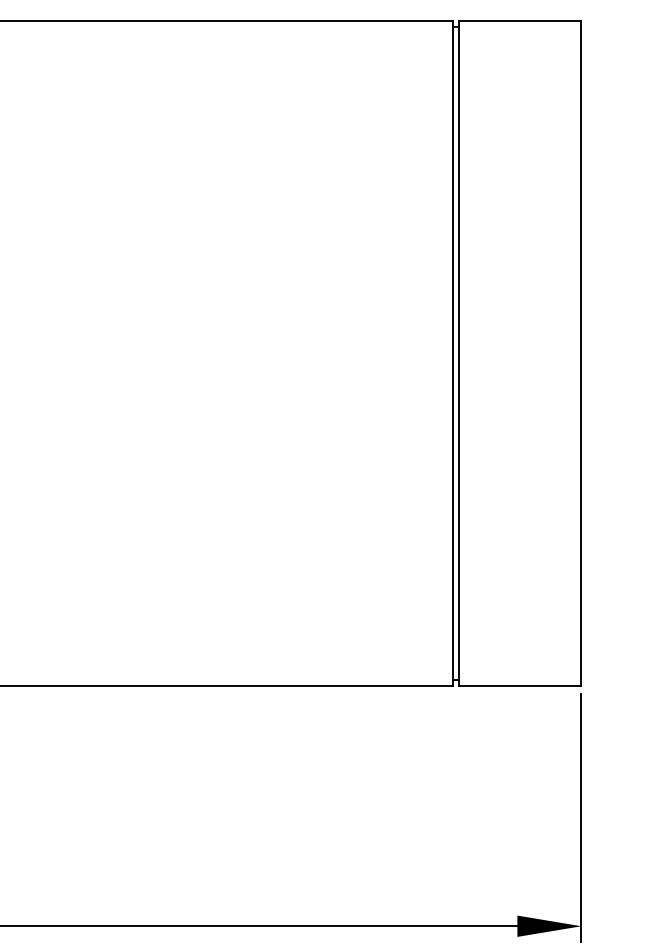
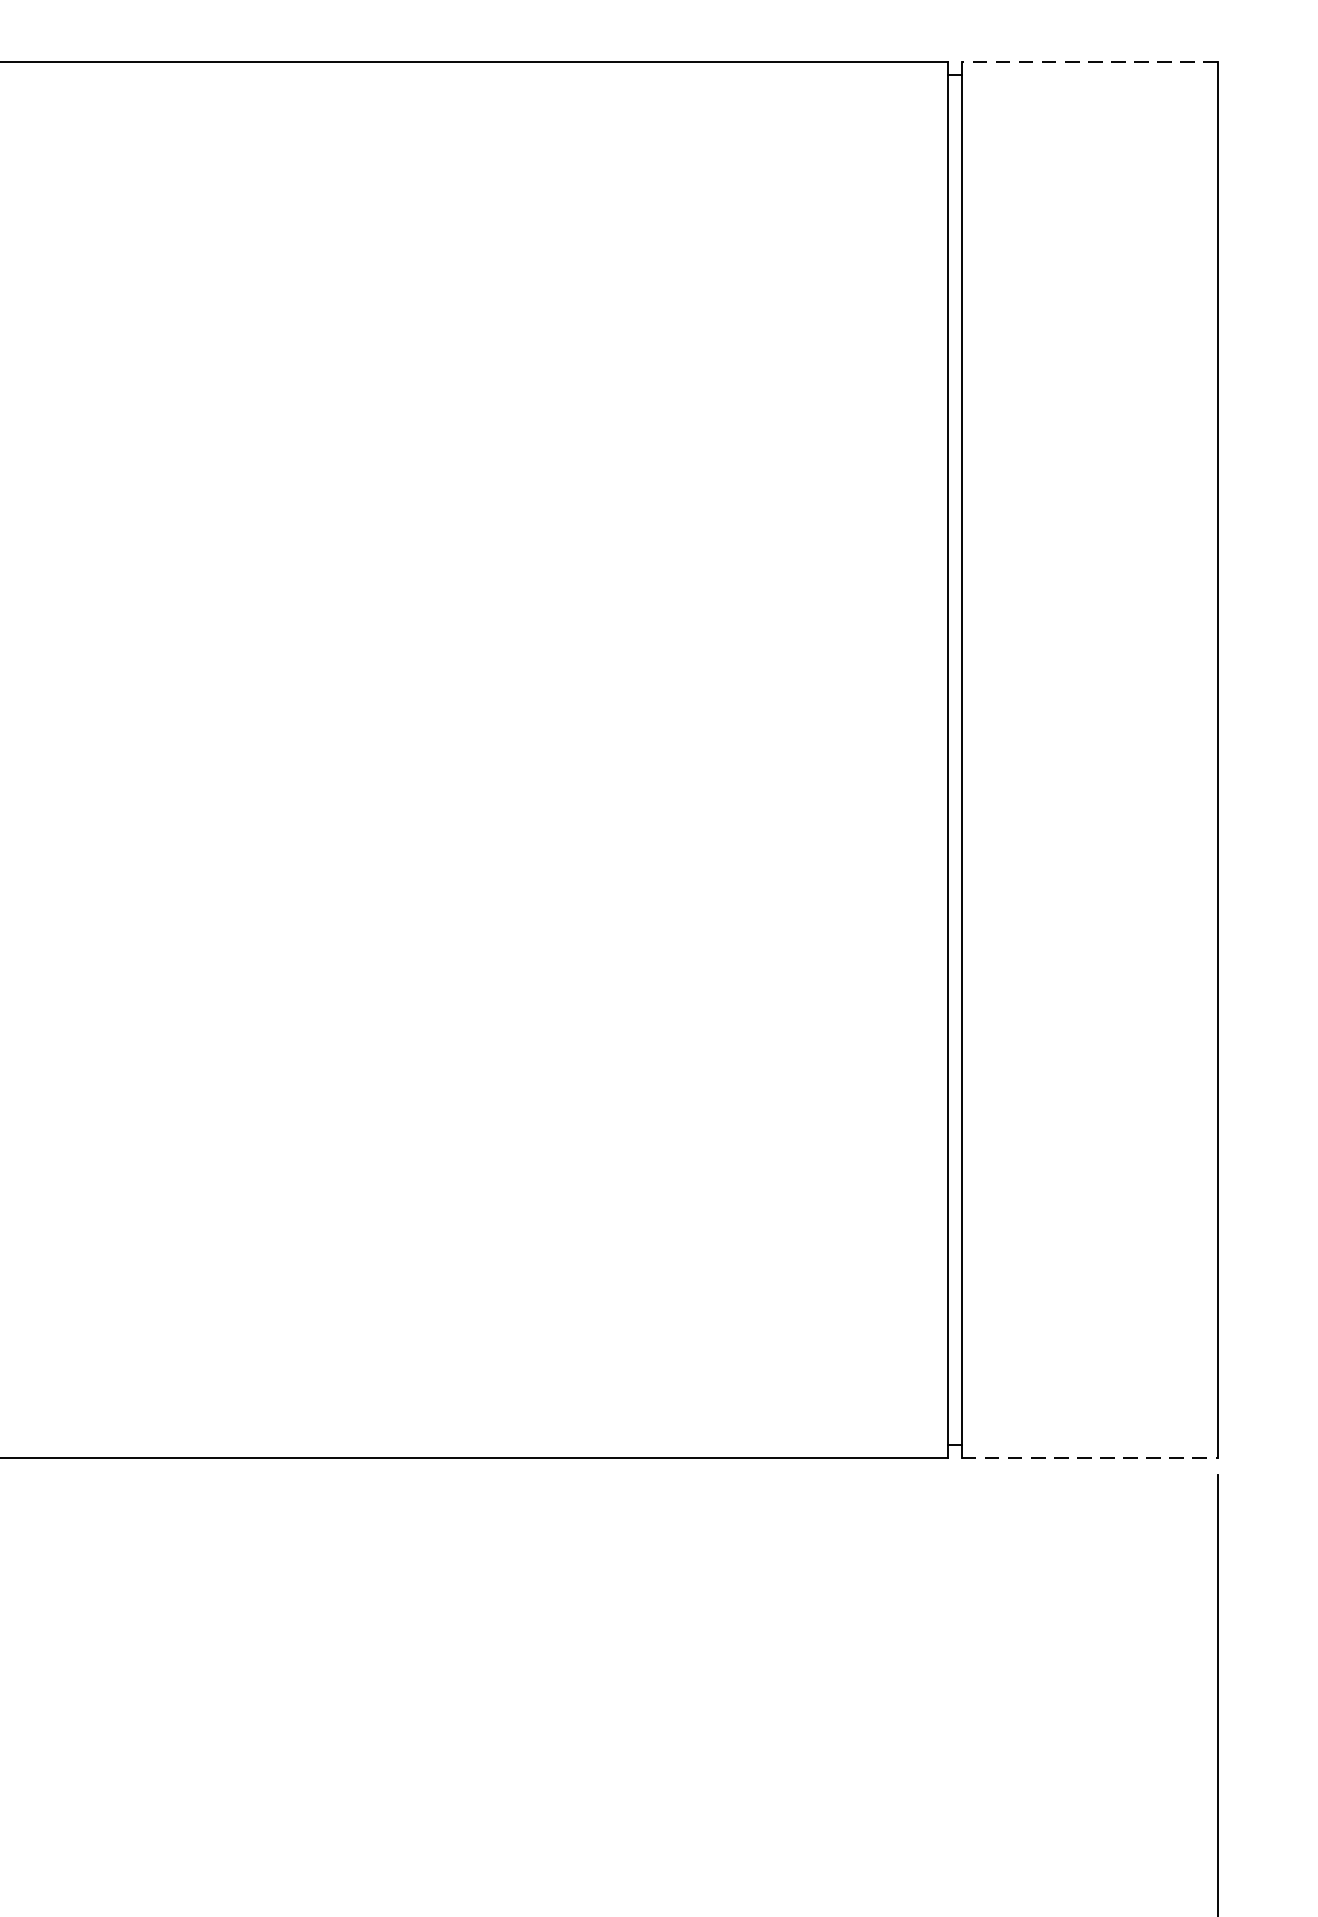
line: (519, 20) -> (1088, 61), solid -> dashed
line: (520, 686) -> (1090, 1459), solid -> dashed

